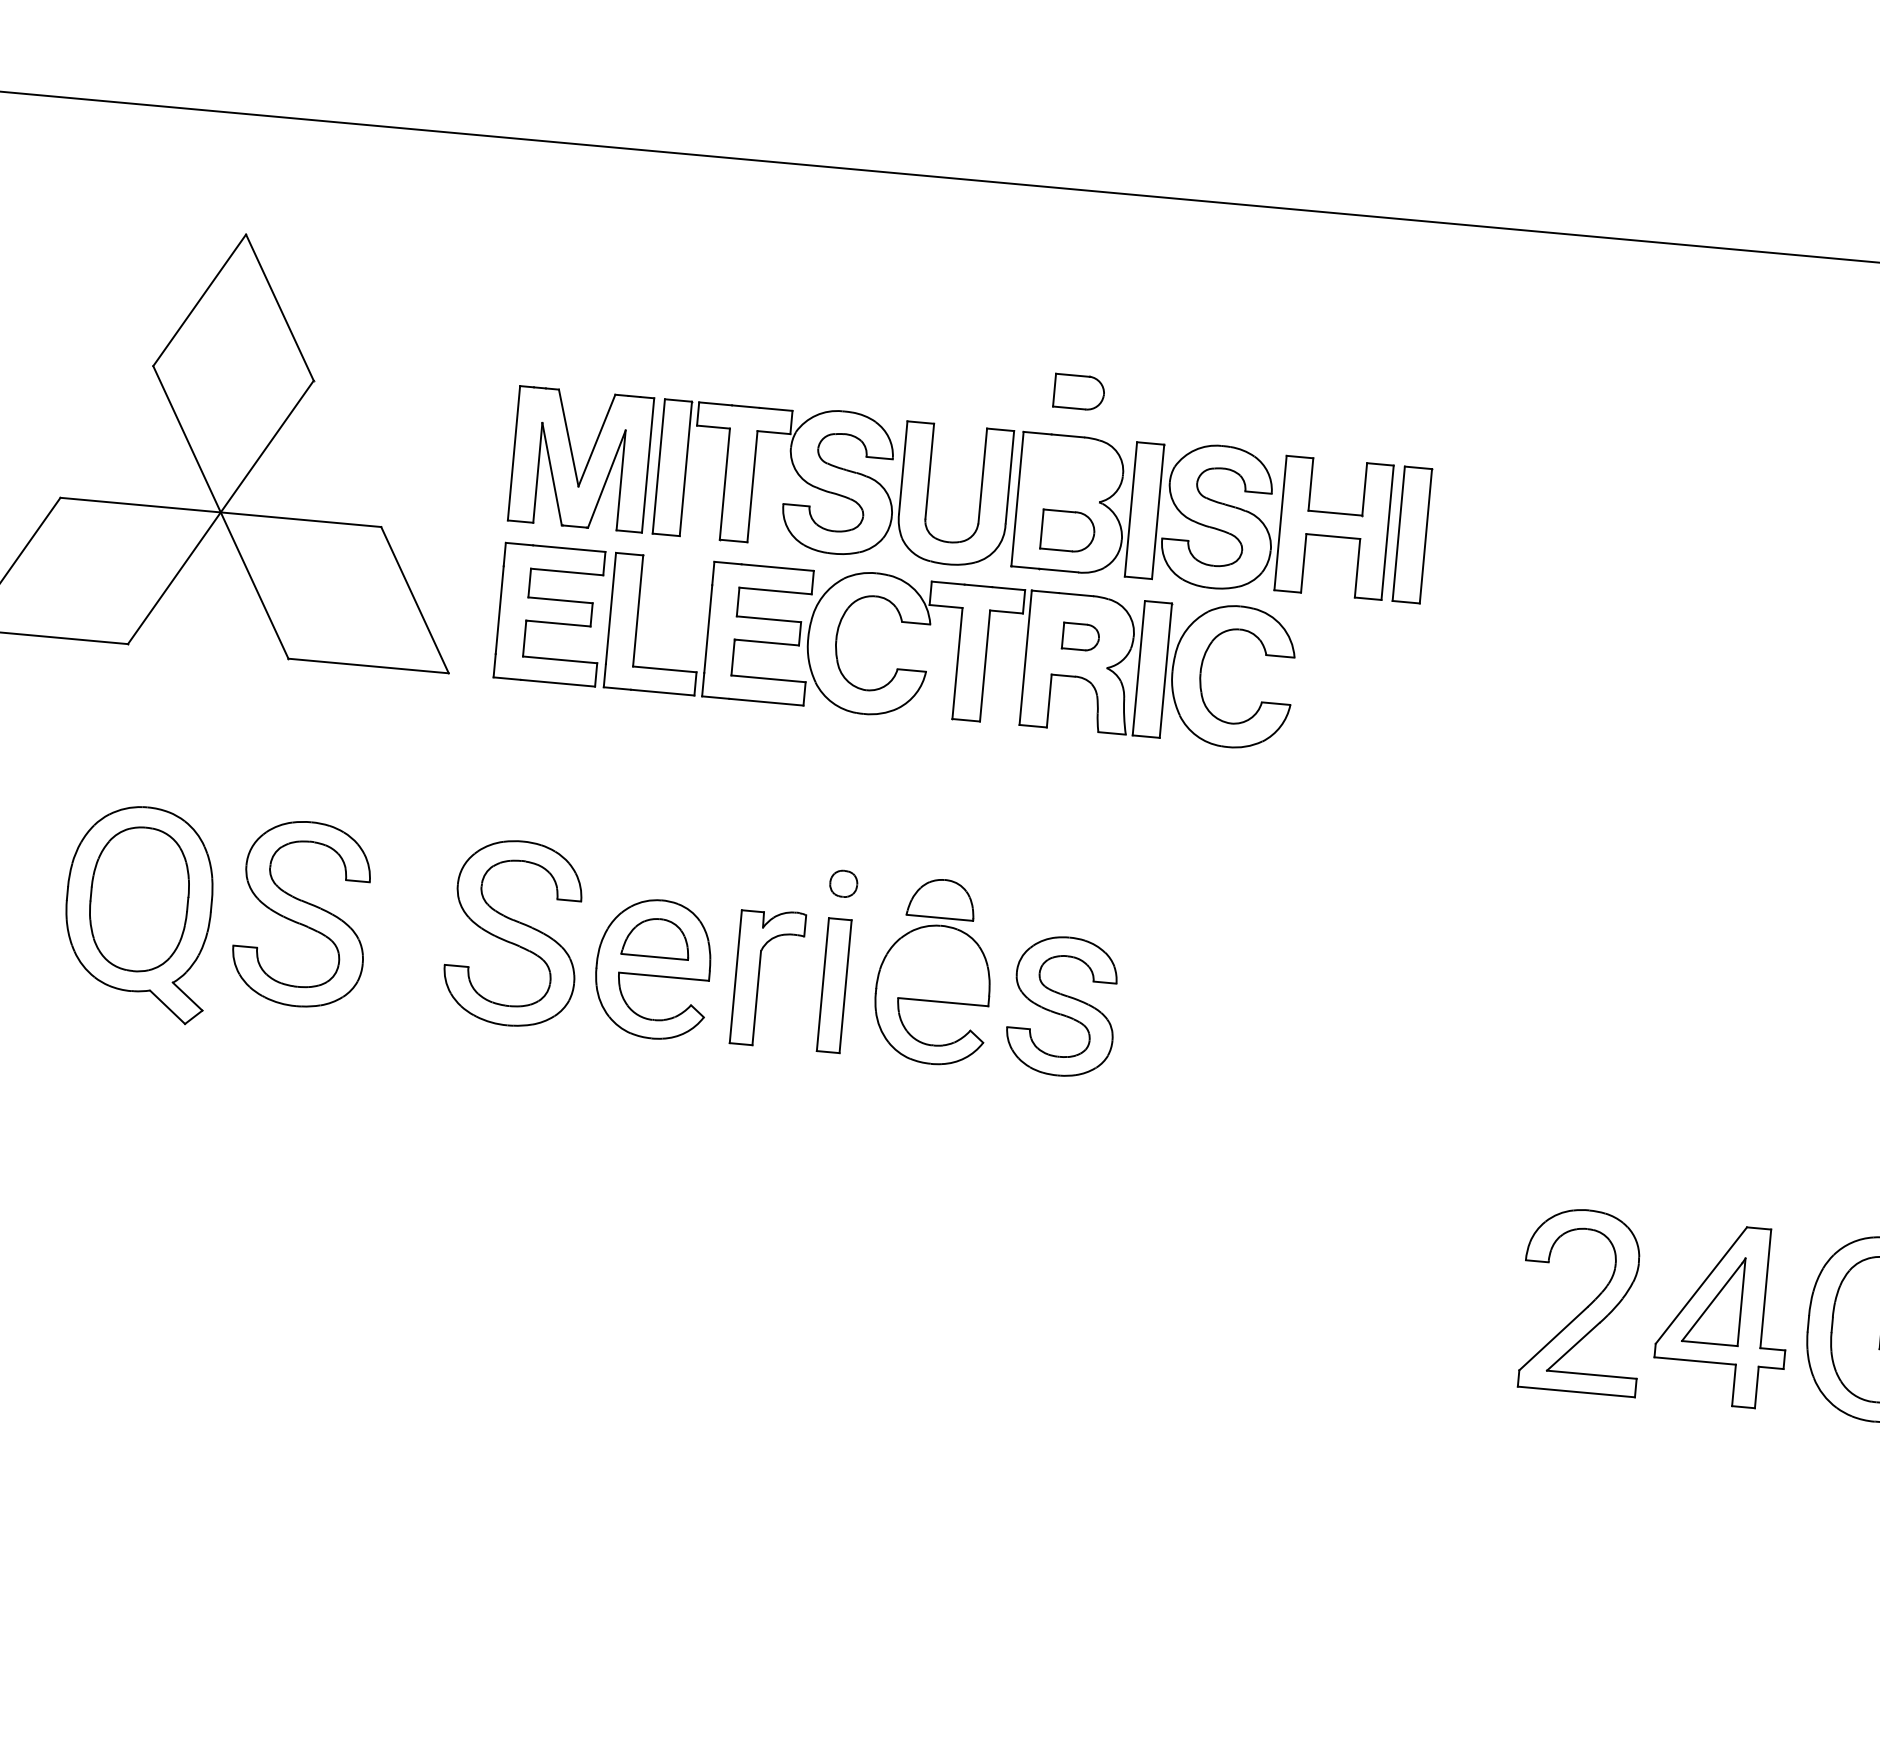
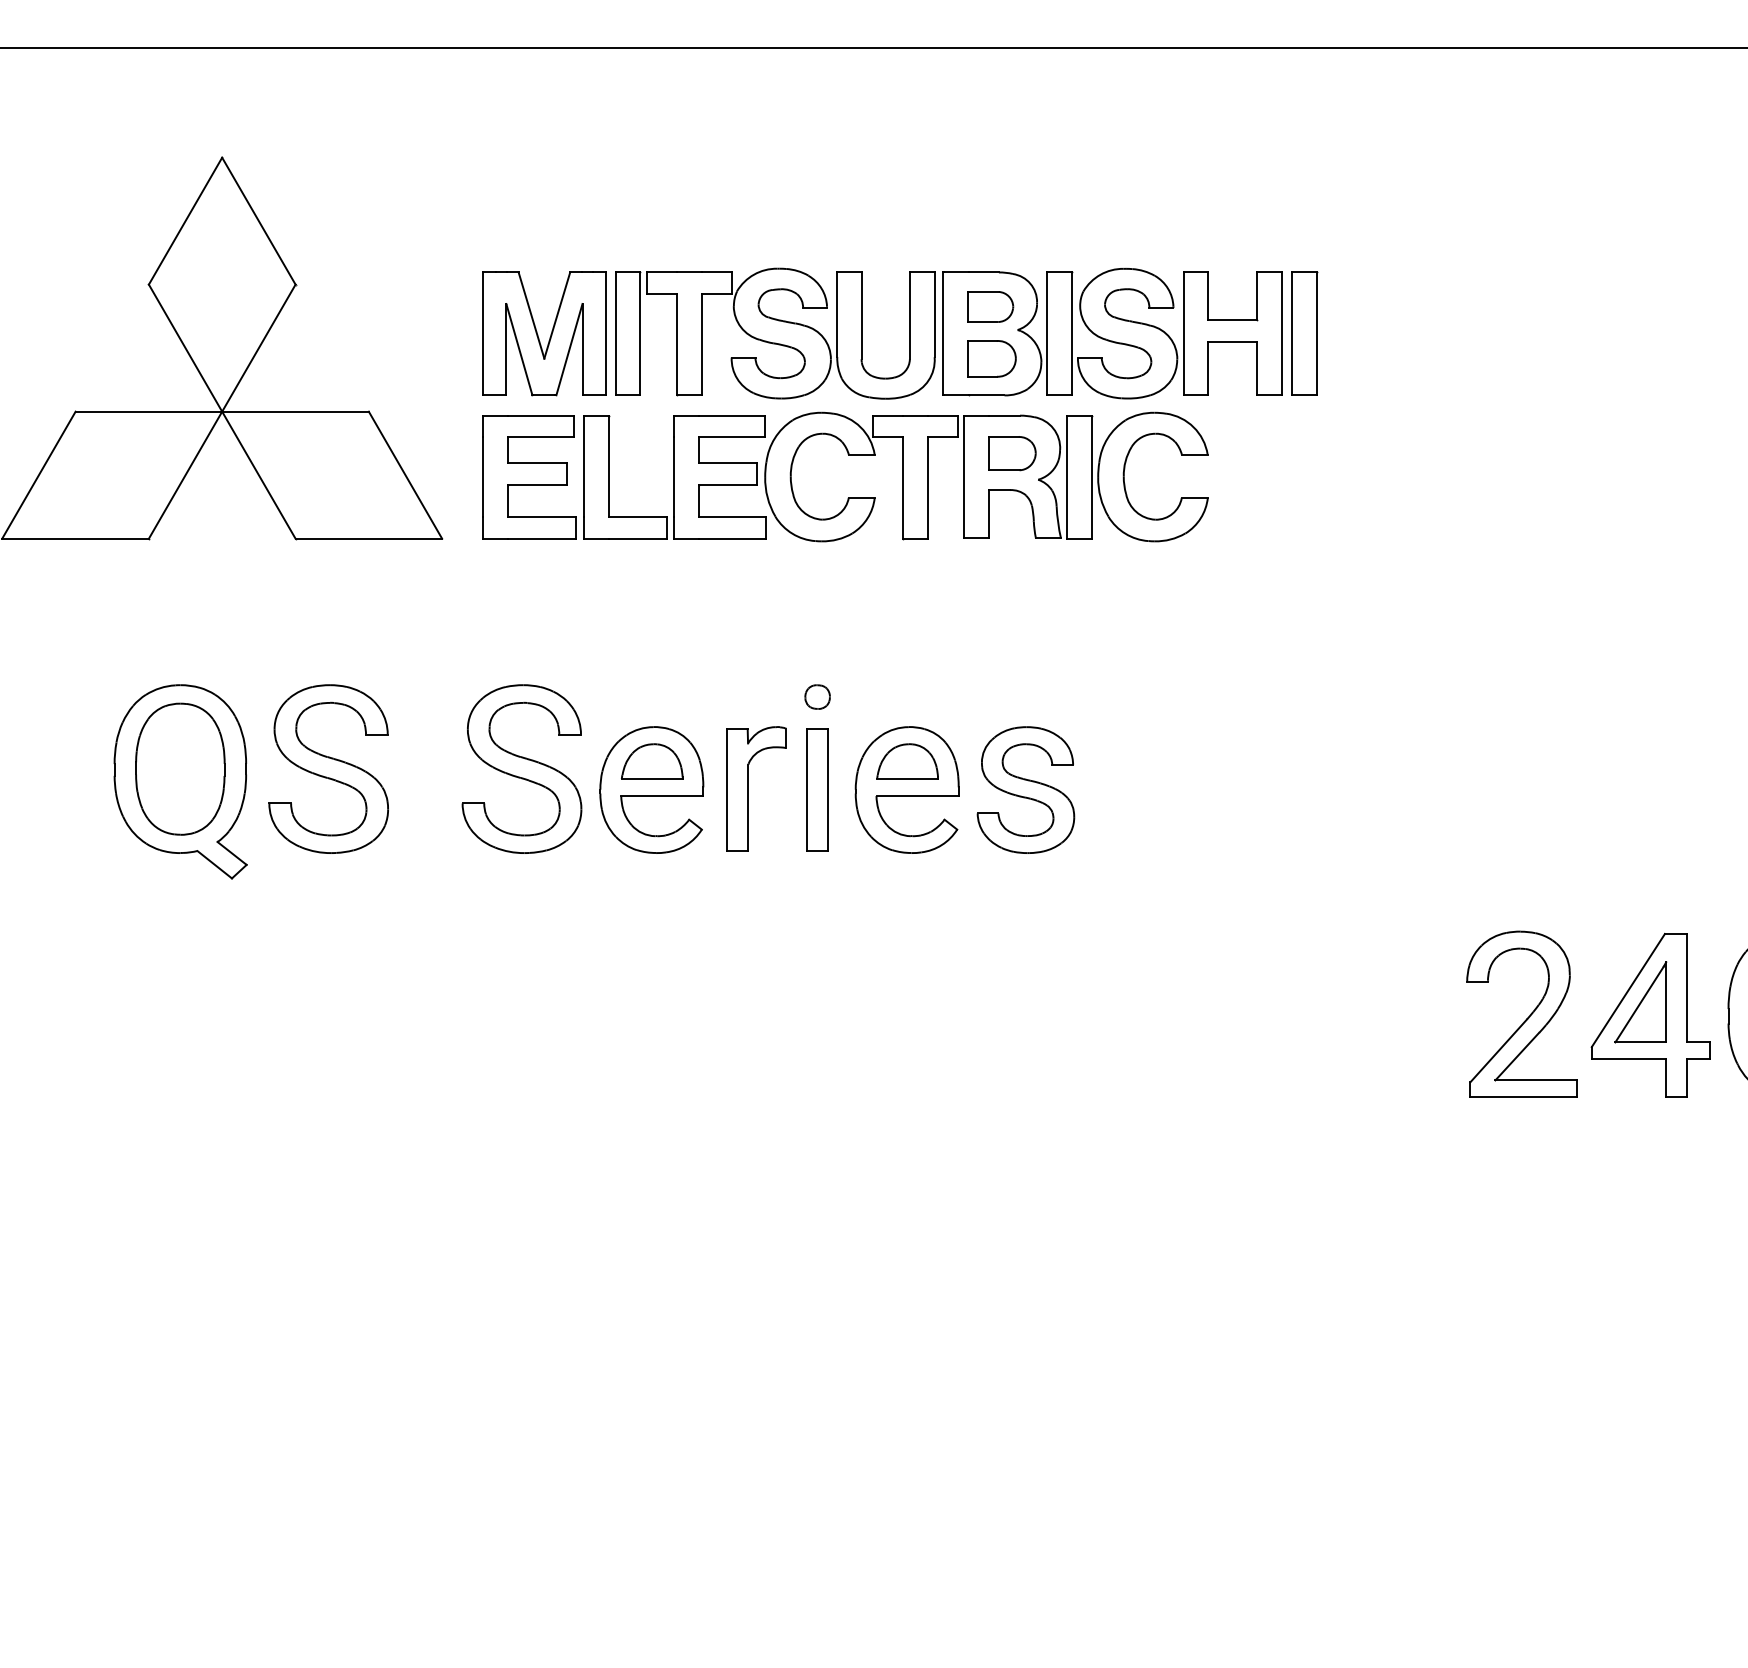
part: (1079, 391) -> (990, 306), moved
part: (1081, 636) -> (1012, 453), size x1.43
part: (941, 898) -> (907, 761), moved

